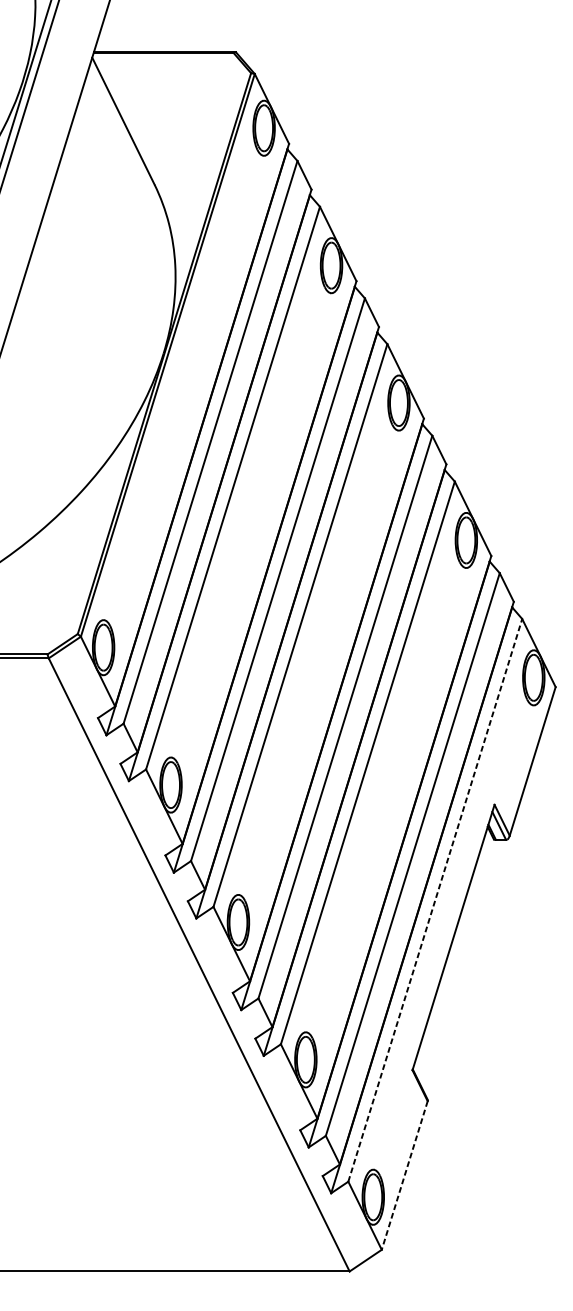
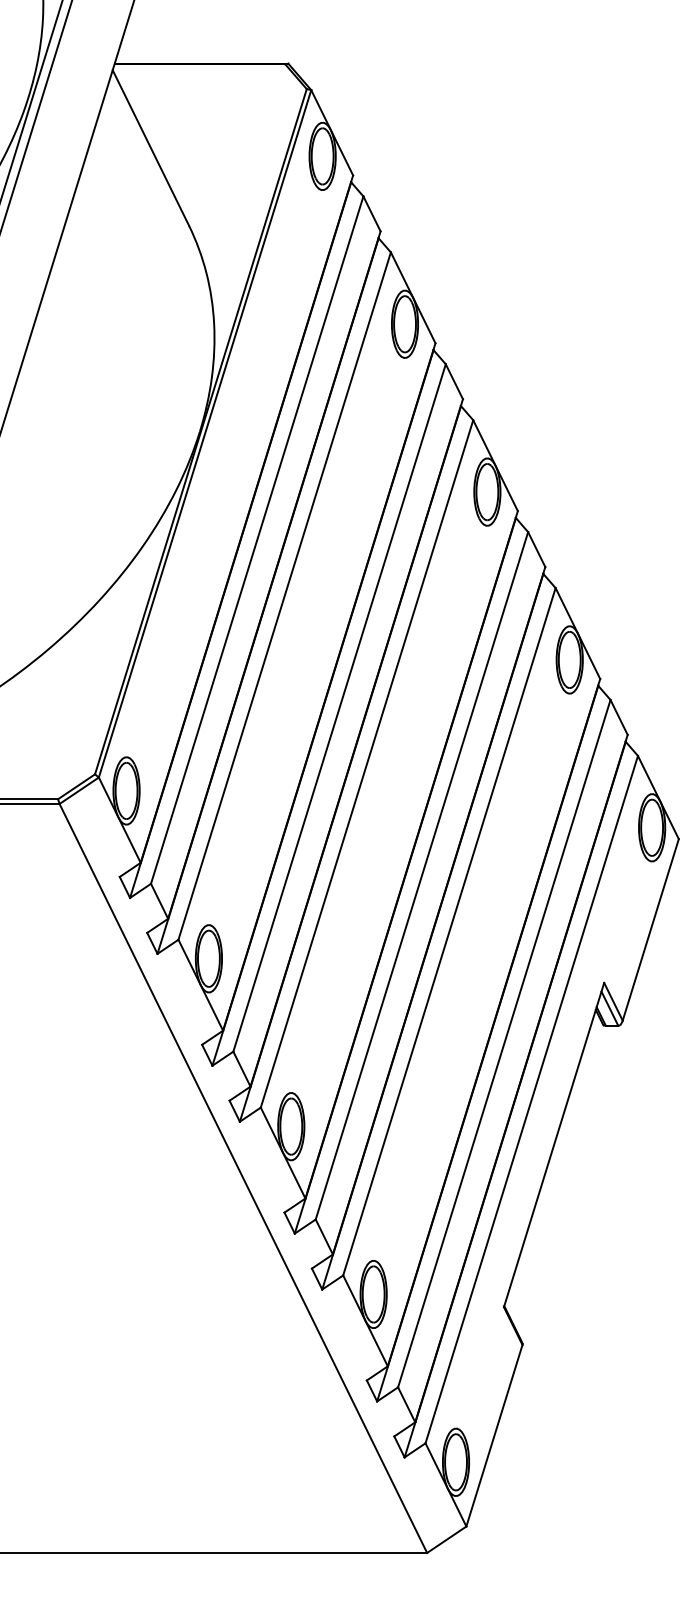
line: (435, 900) -> (531, 1099), dashed -> solid
line: (404, 1176) -> (494, 1436), dashed -> solid

